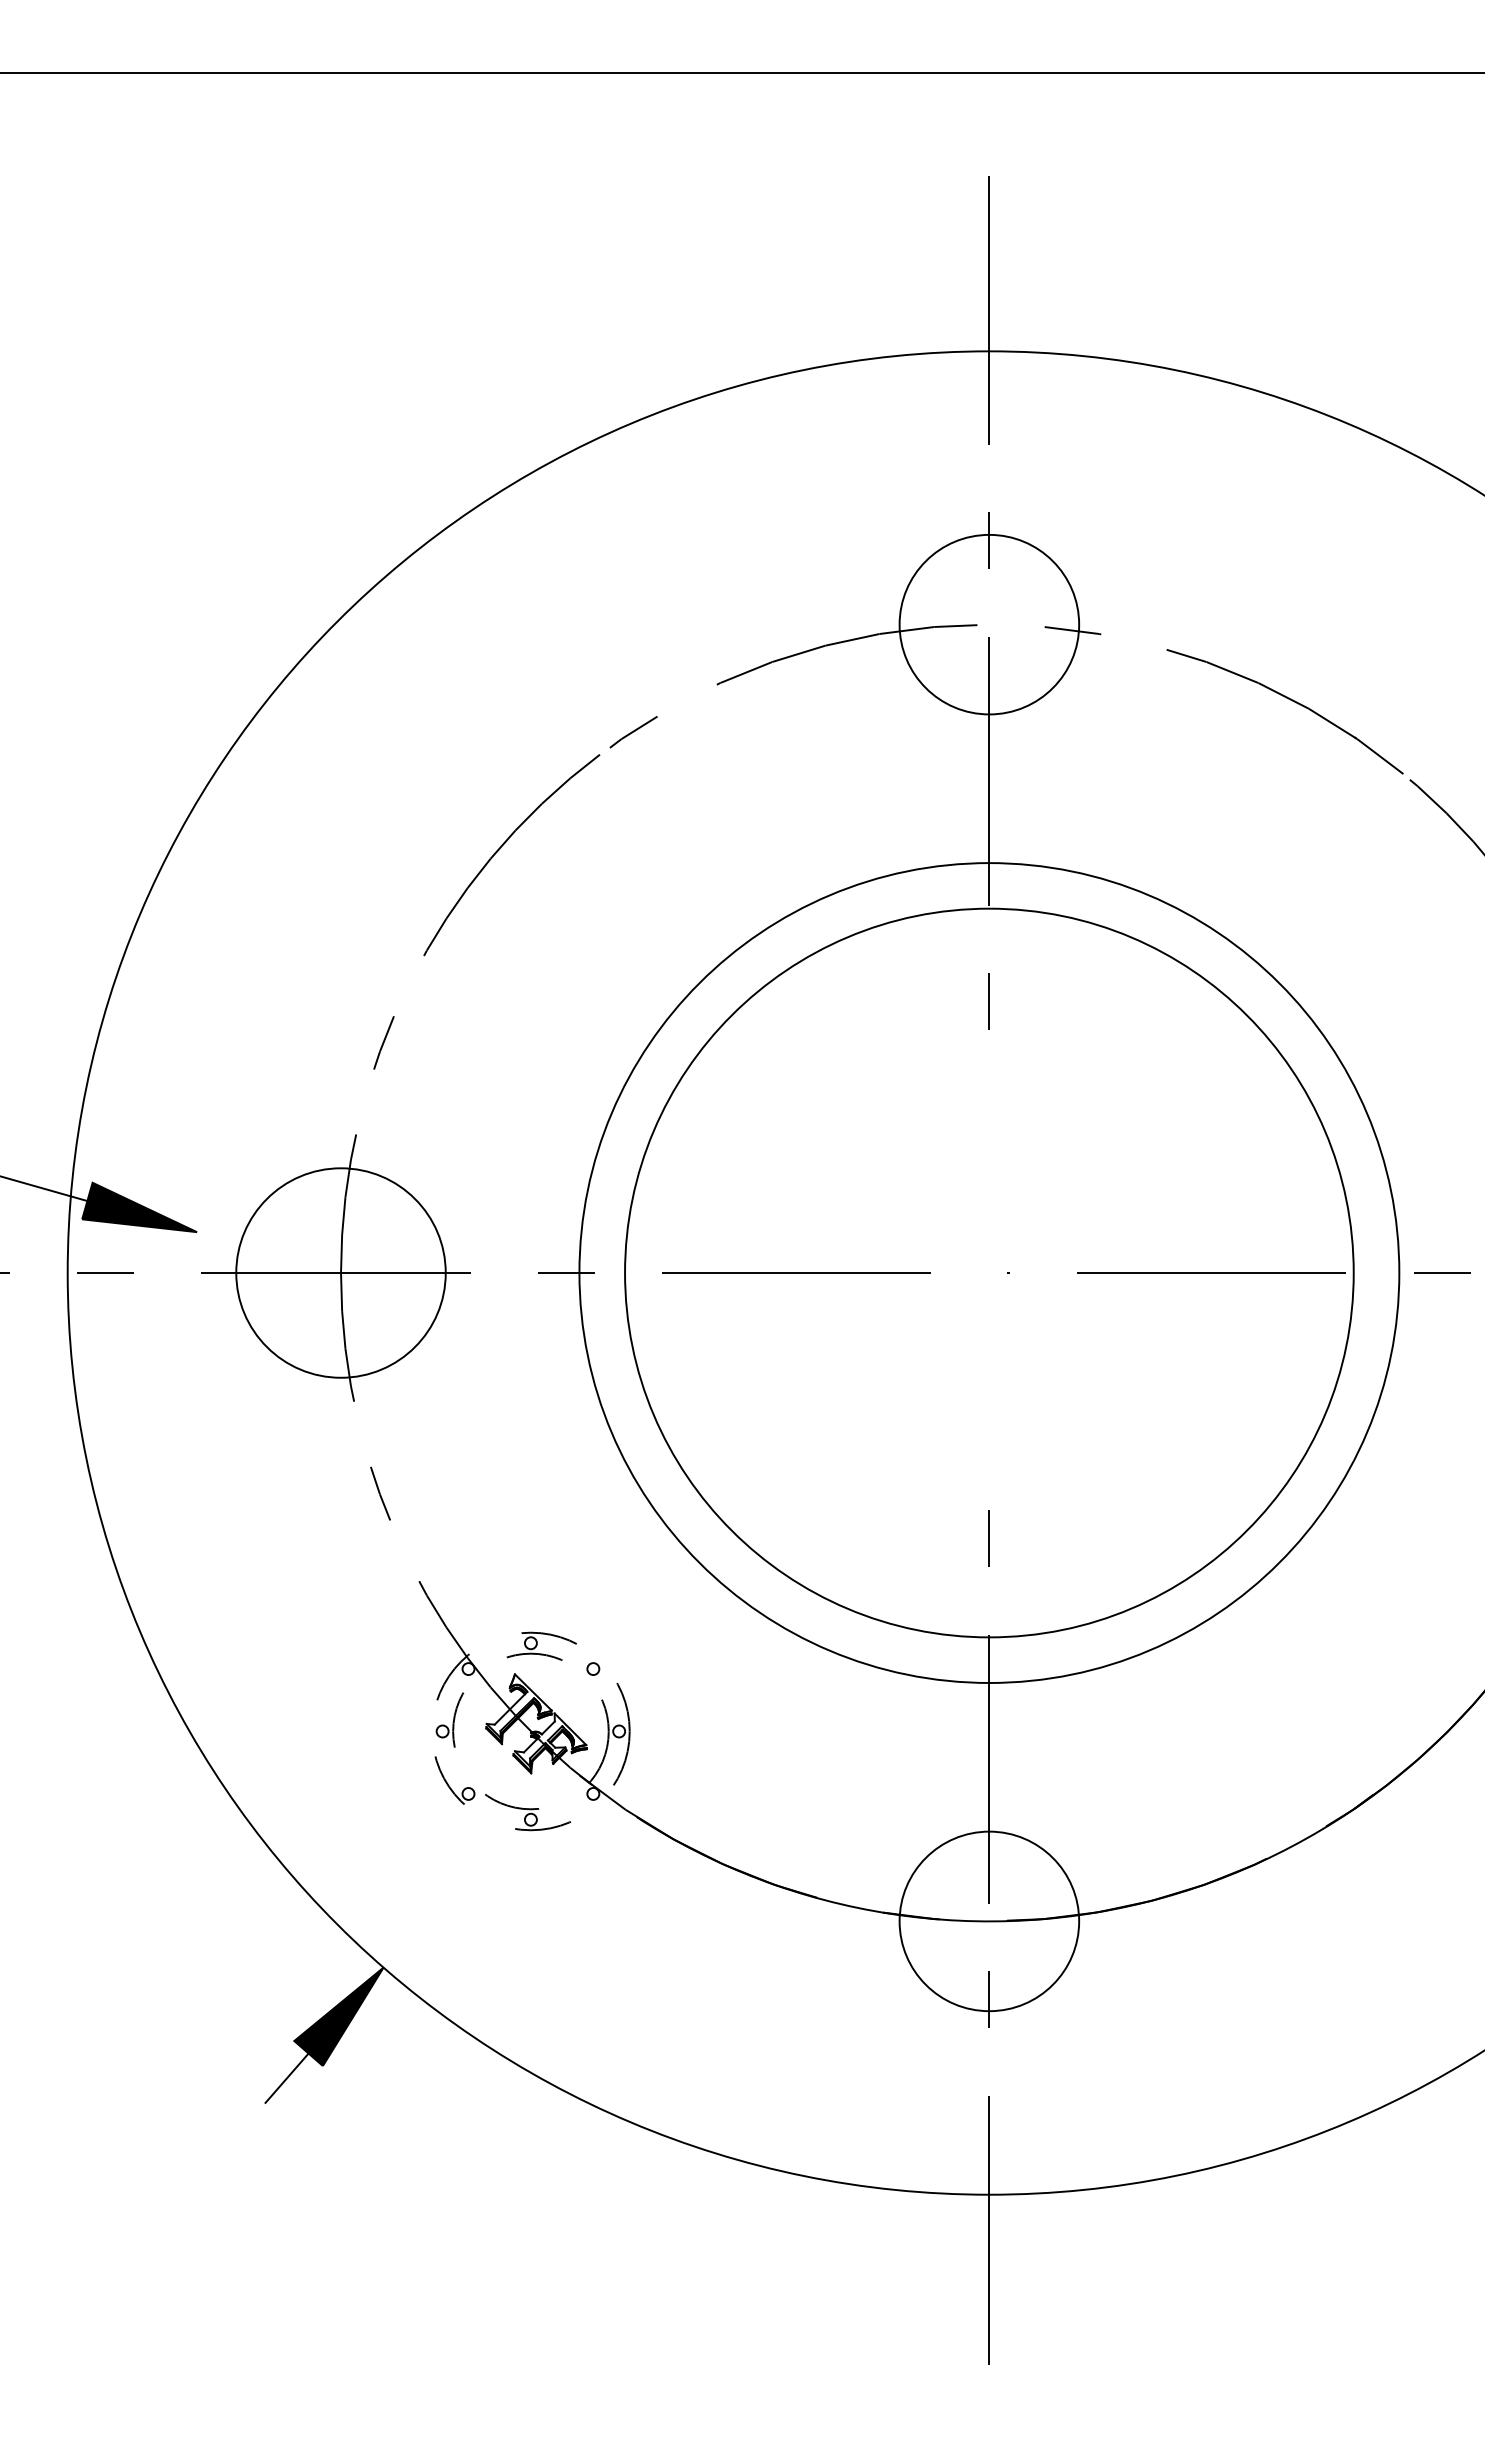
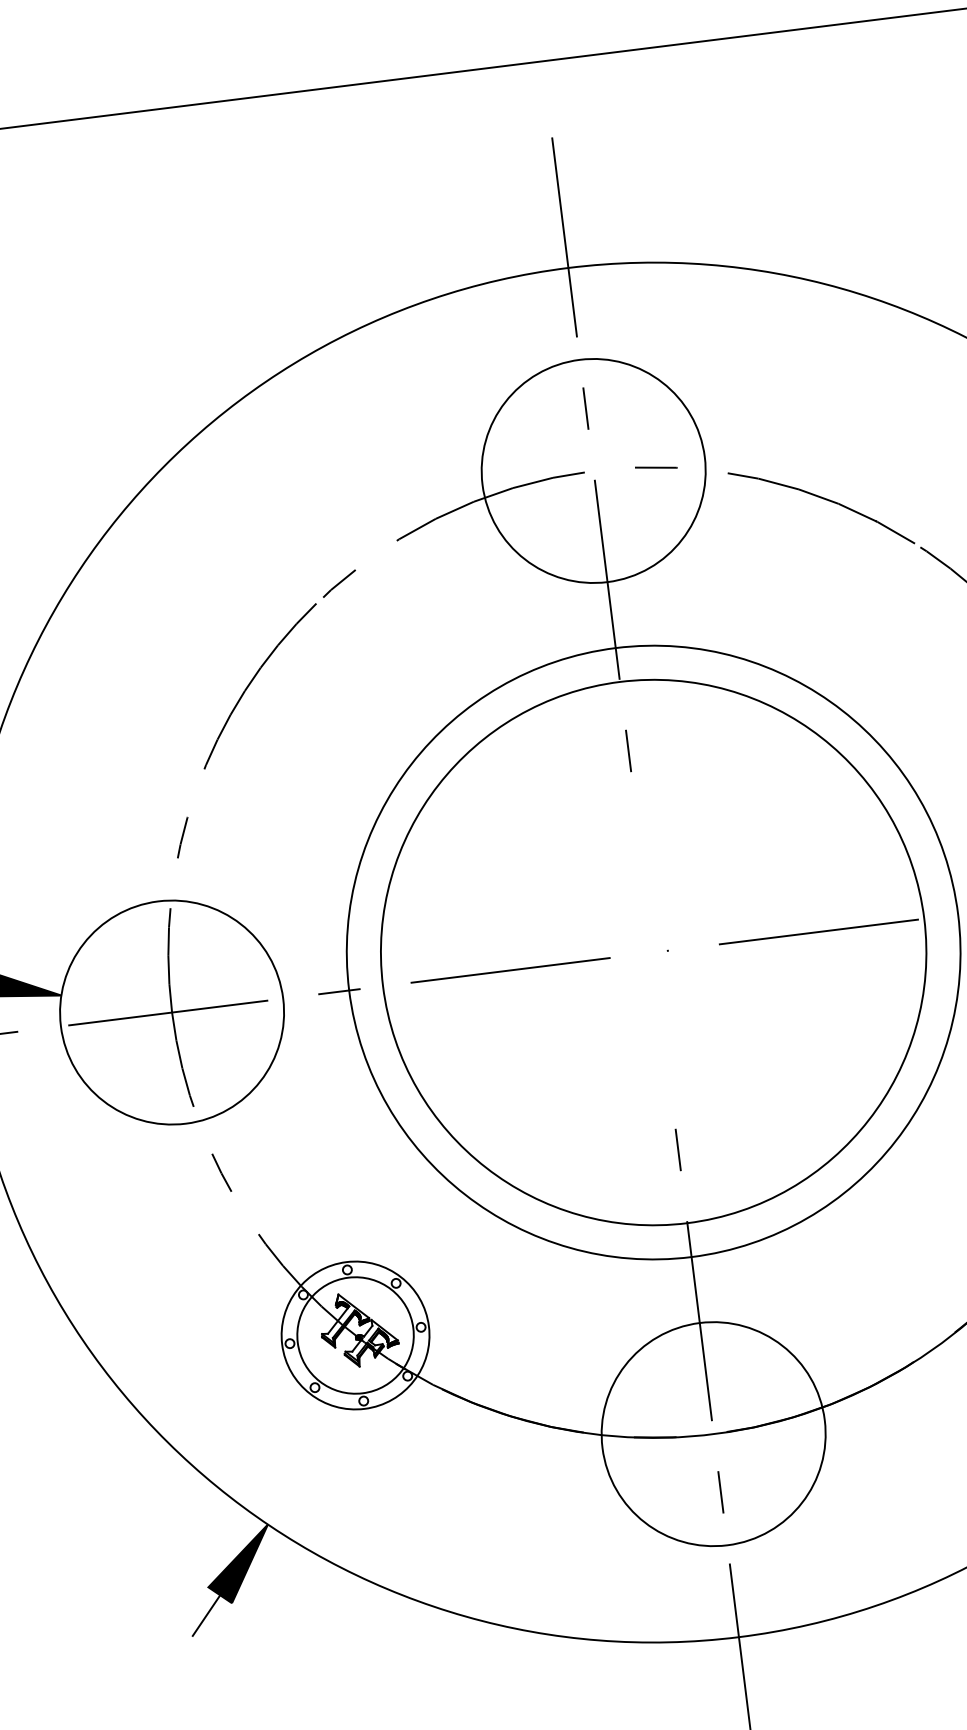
circle: (989, 624) -> (593, 470), size x1.67
circle: (340, 1272) -> (171, 1012), size x1.43
circle: (530, 1731) -> (355, 1335), dashed -> solid
circle: (530, 1731) -> (355, 1335), dashed -> solid
circle: (989, 1921) -> (713, 1434), size x1.67

